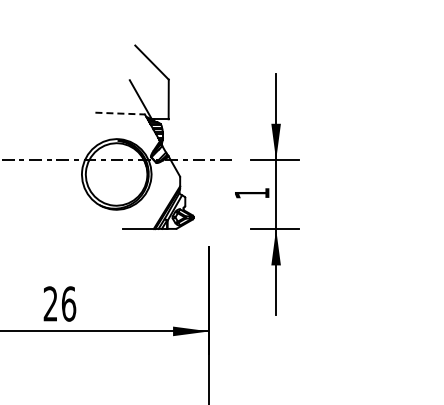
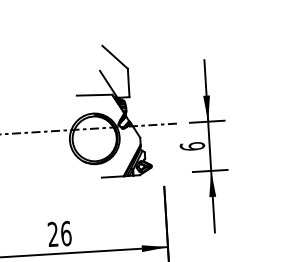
line: (120, 113) -> (94, 95), dashed -> solid
text: (251, 193) -> (192, 146), 1 -> 6

